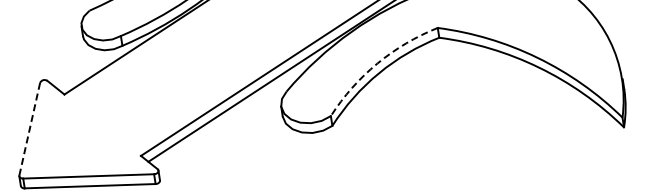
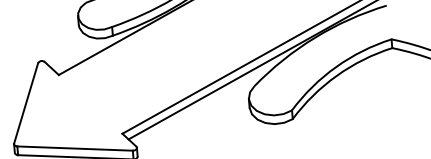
arc: (377, 63) -> (336, 66), dashed -> solid
line: (29, 129) -> (25, 103), dashed -> solid

